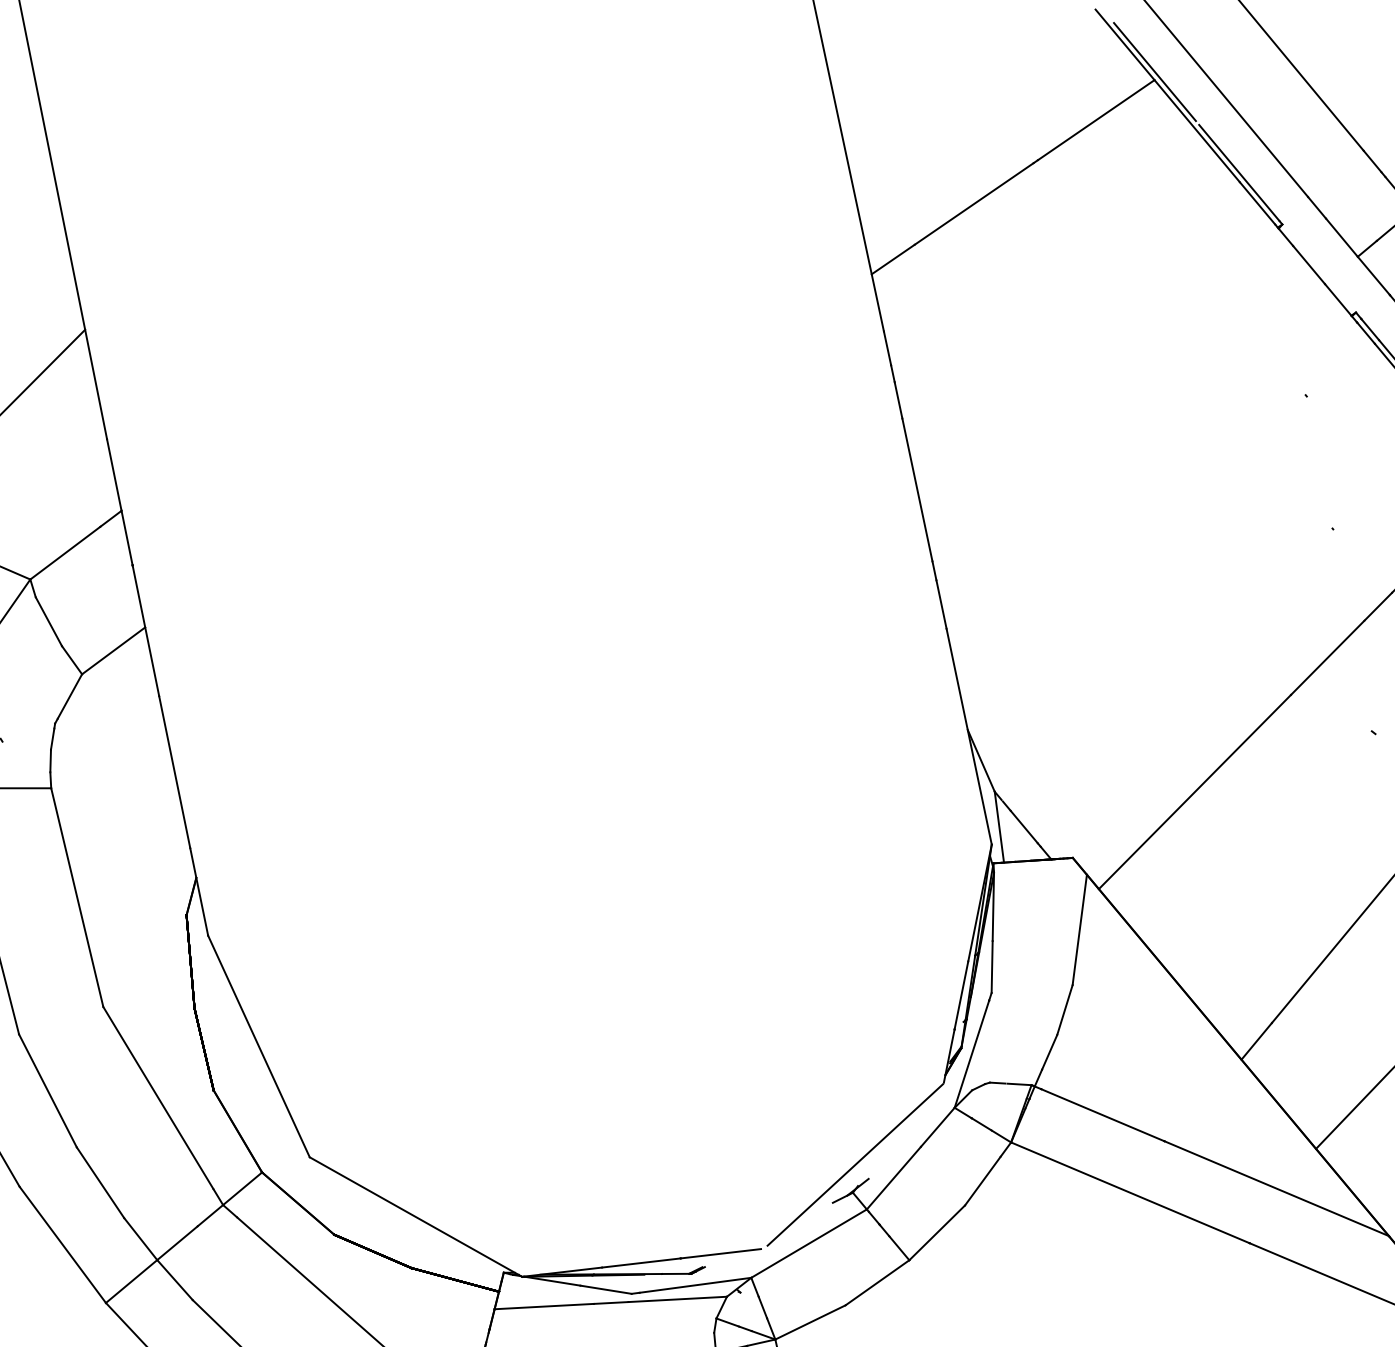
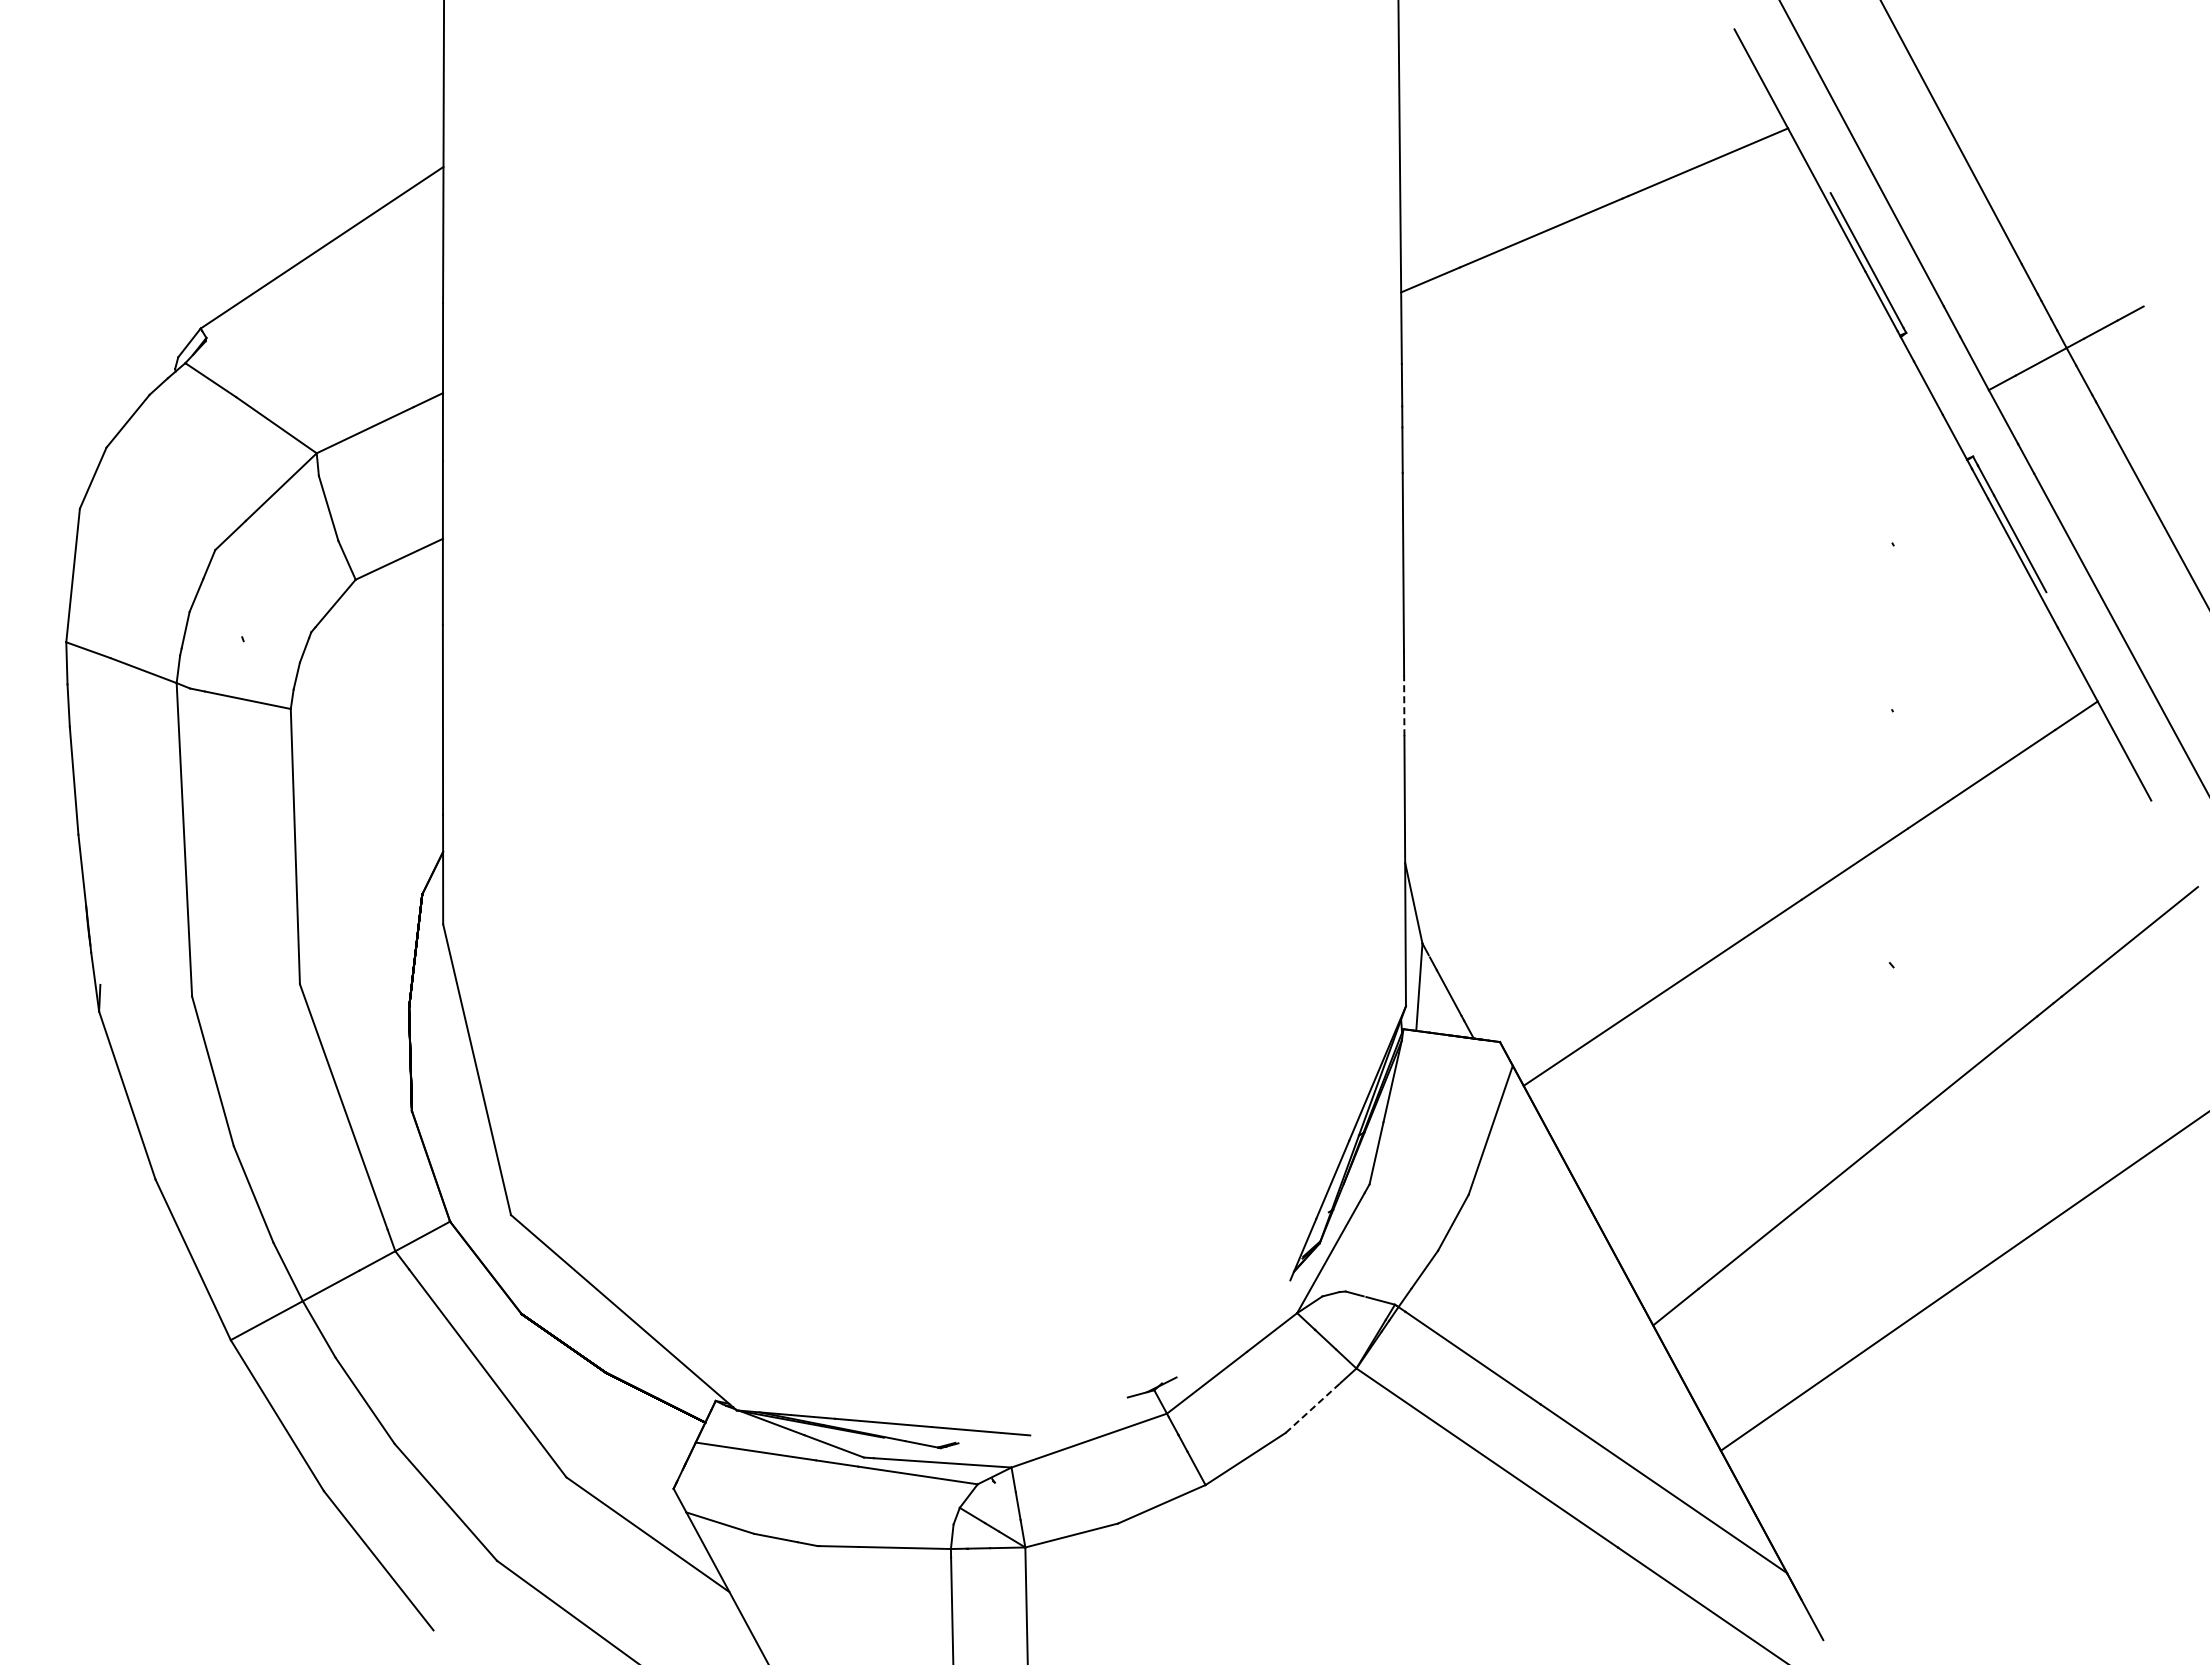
line: (1154, 71) -> (1790, 118), removed
line: (941, 604) -> (1404, 705), solid -> dashed
line: (854, 1165) -> (1163, 1357), removed
line: (983, 1181) -> (1313, 1408), solid -> dashed

